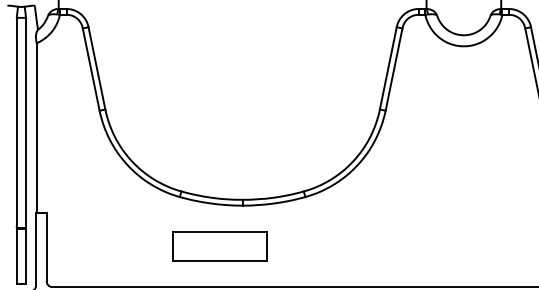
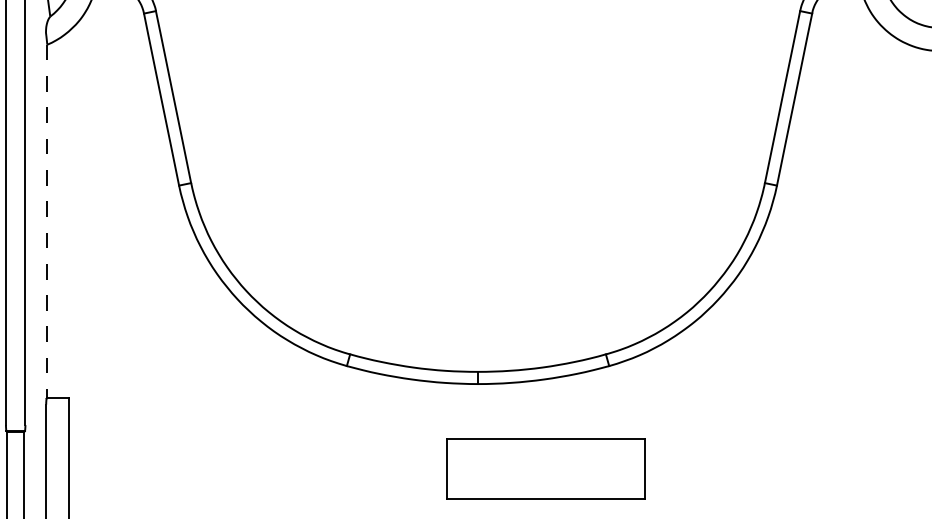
line: (36, 128) -> (47, 222), solid -> dashed
part: (219, 246) -> (544, 469), moved

